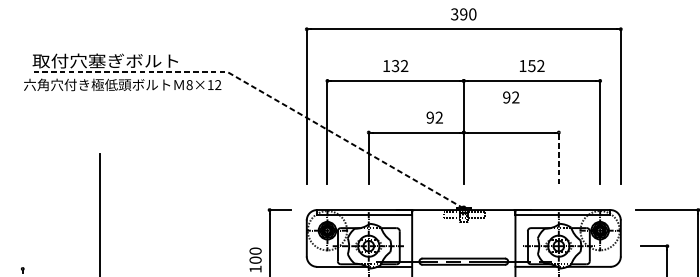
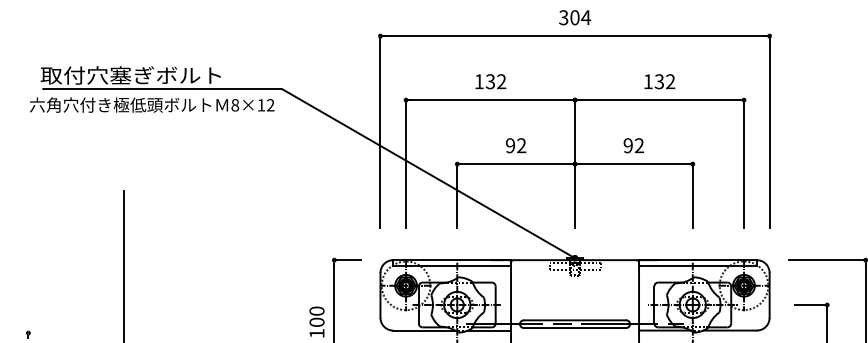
text: (468, 14) -> (580, 17), 390 -> 304
text: (531, 65) -> (659, 81), 152 -> 132
line: (261, 91) -> (324, 113), dashed -> solid
text: (510, 97) -> (633, 145), moved
text: (435, 117) -> (516, 145), moved
line: (558, 157) -> (692, 195), dashed -> solid

